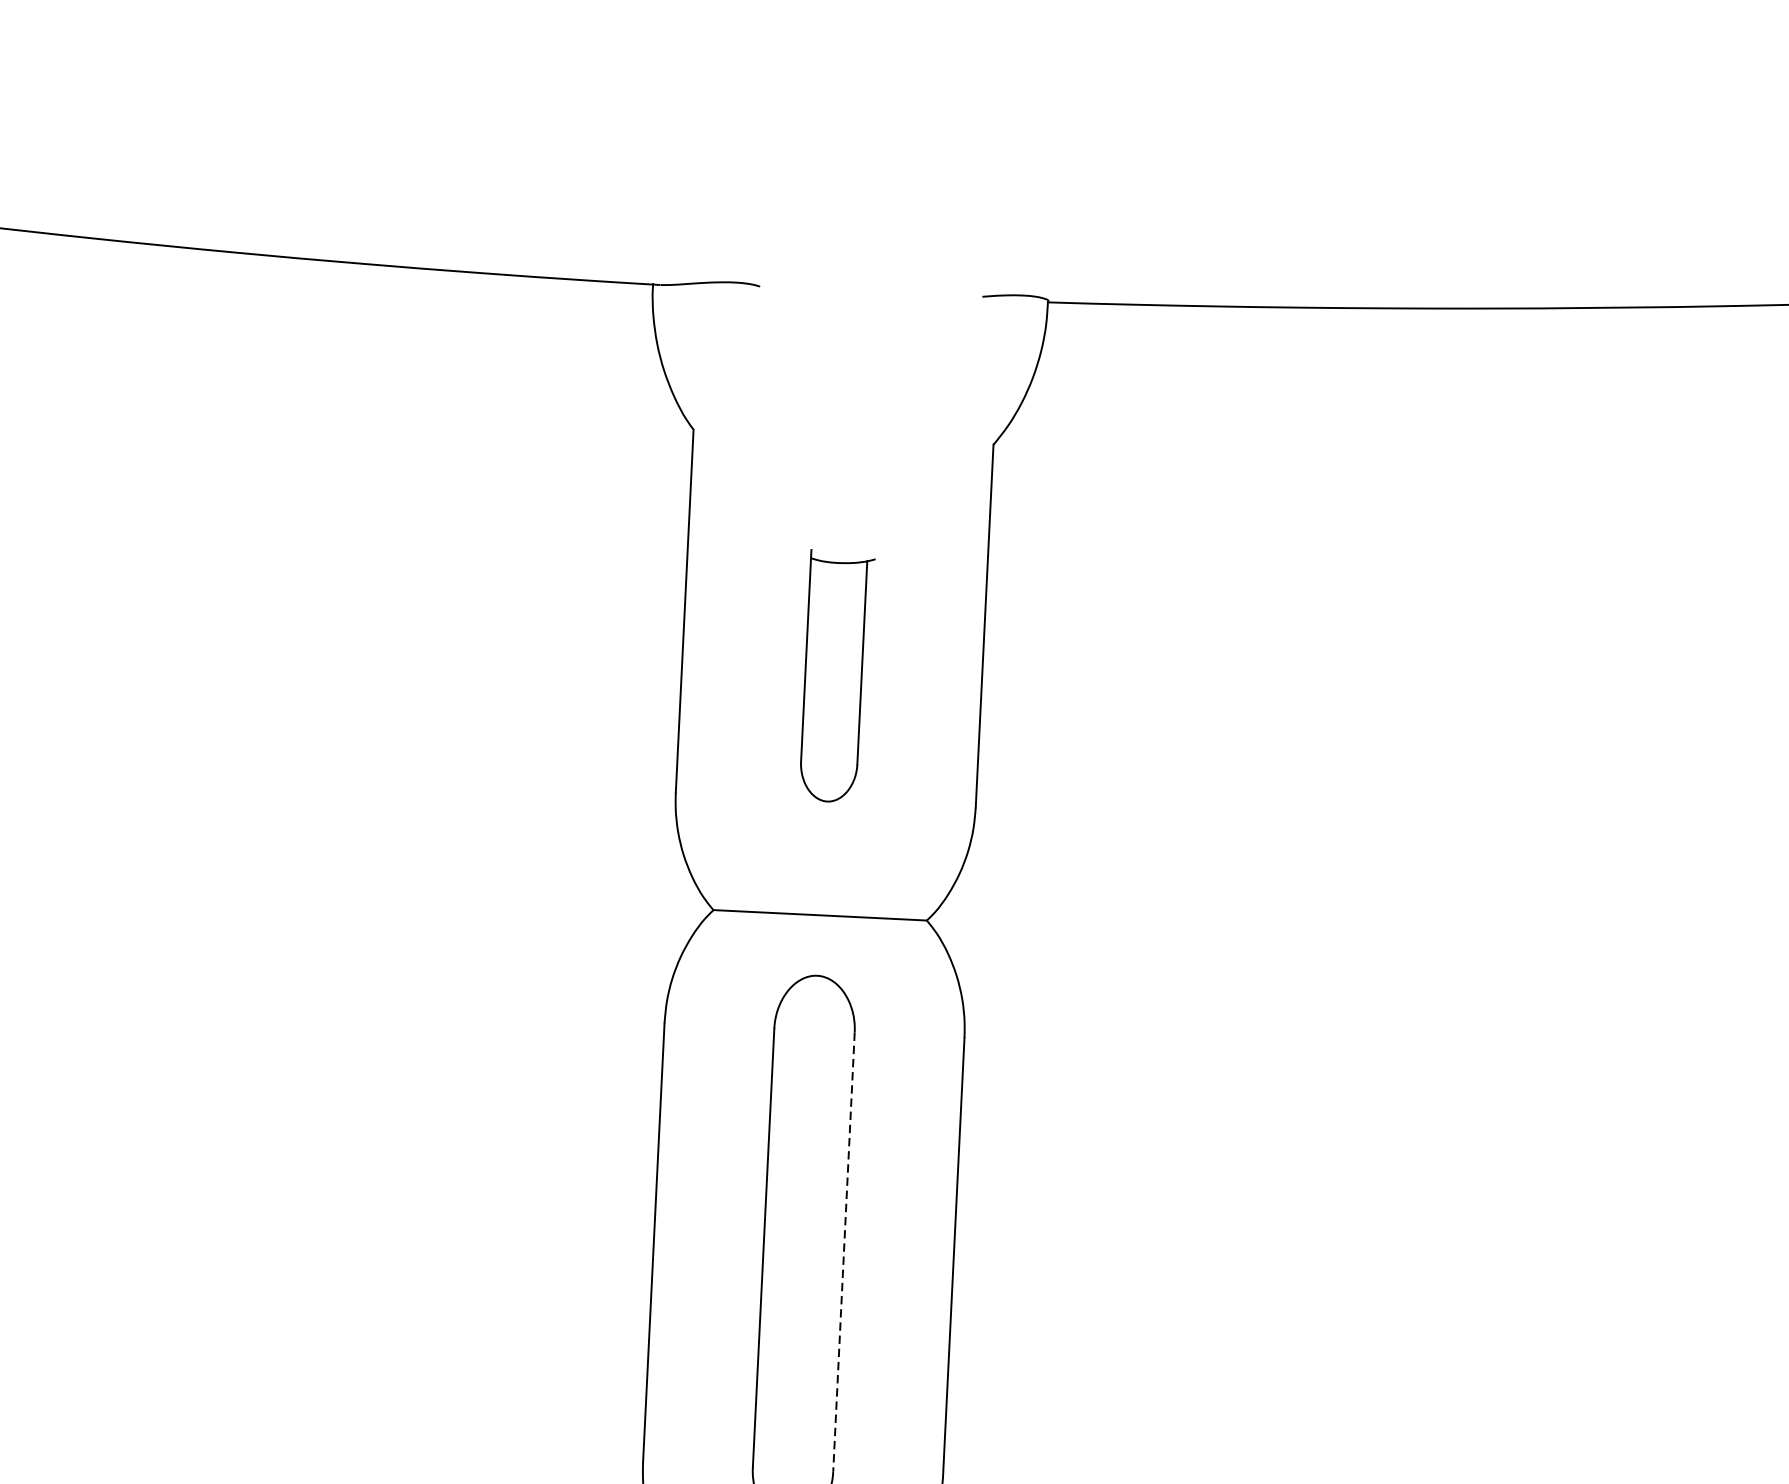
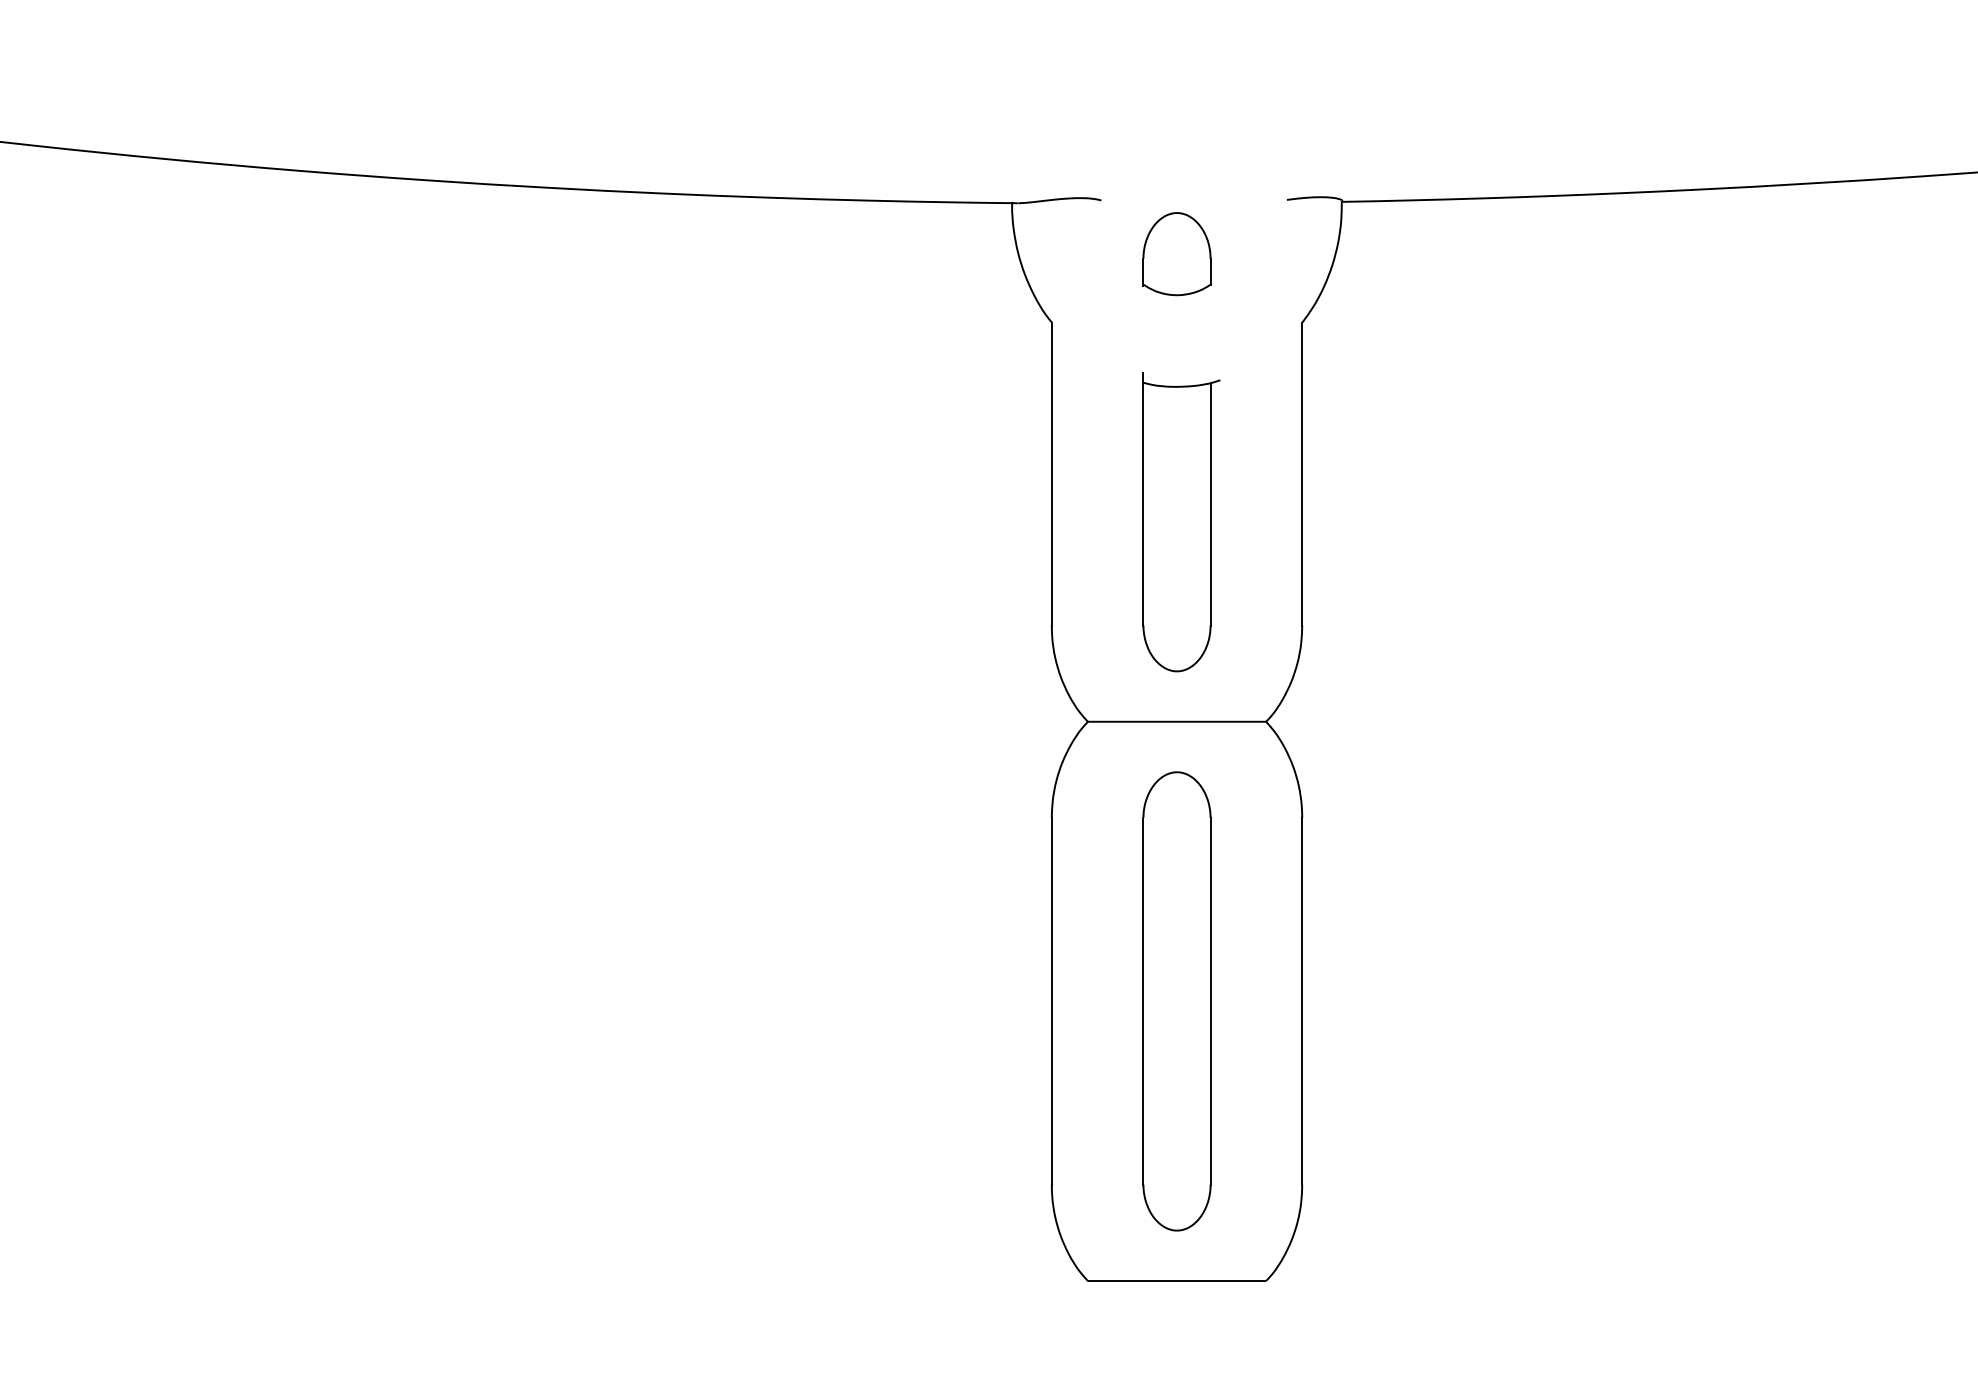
part: (848, 355) -> (1177, 254), added
part: (837, 676) -> (1181, 522), size x1.43
line: (843, 1252) -> (1210, 1001), dashed -> solid

